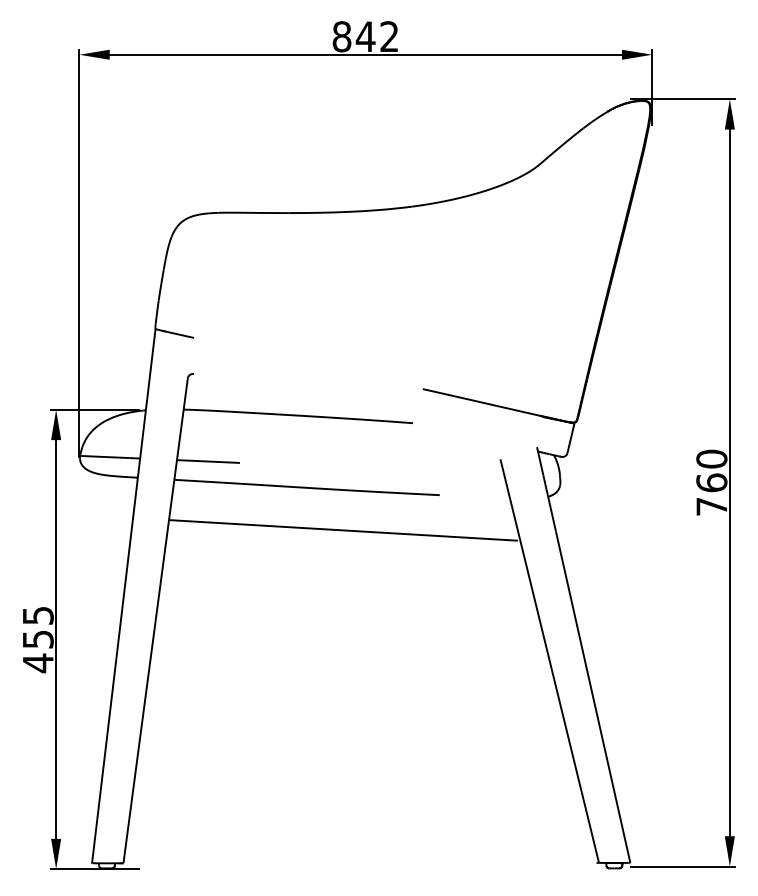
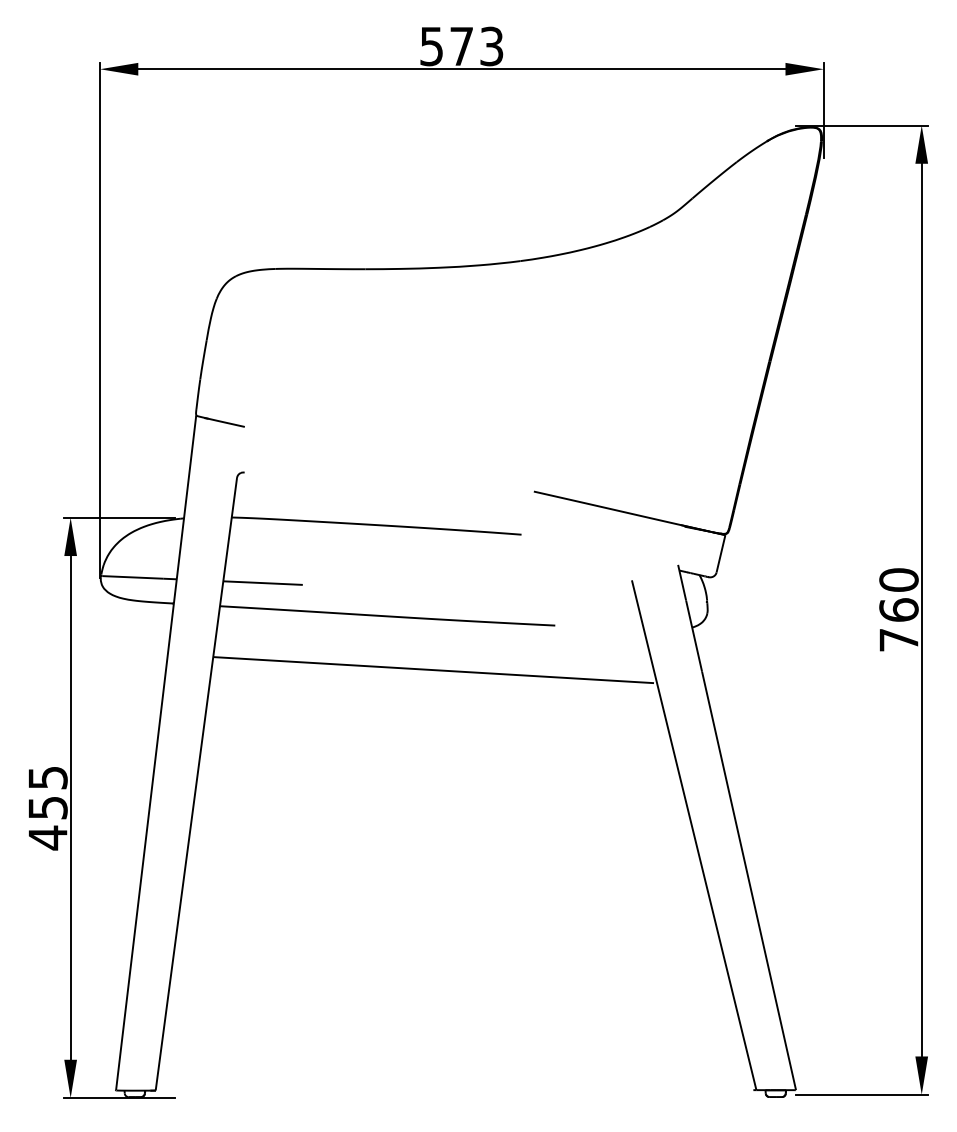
text: (365, 36) -> (461, 46), 842 -> 573

